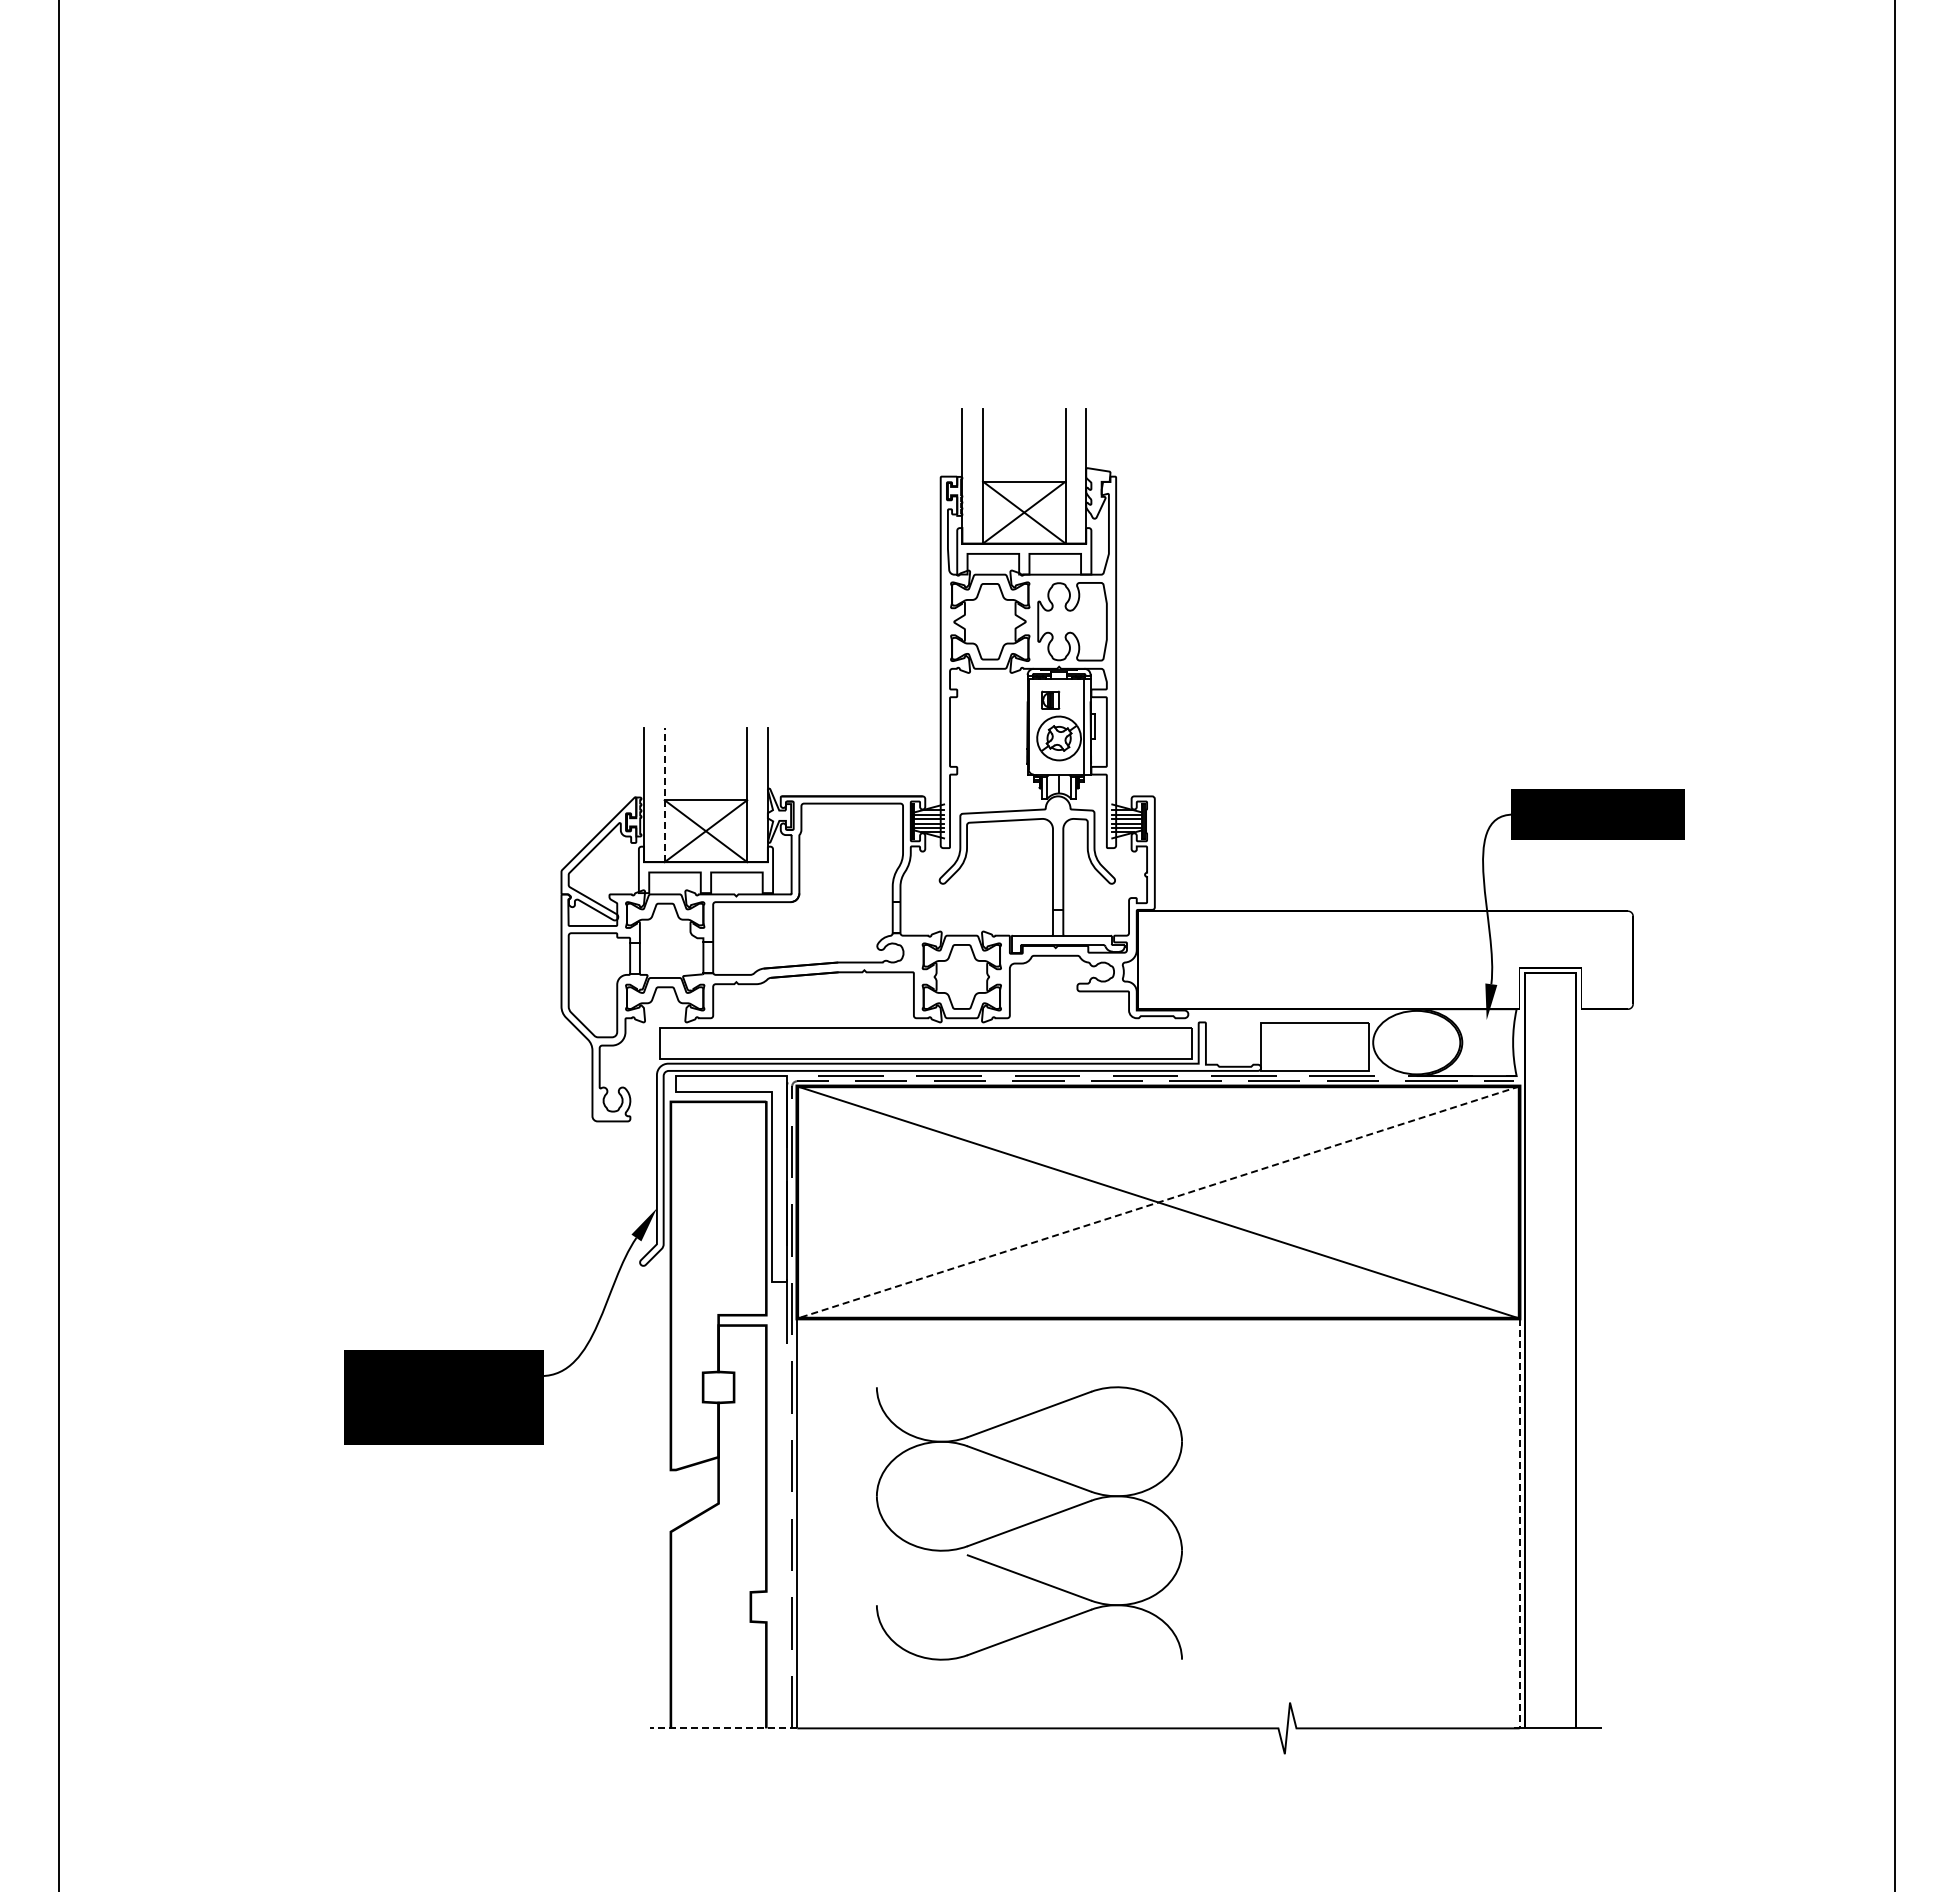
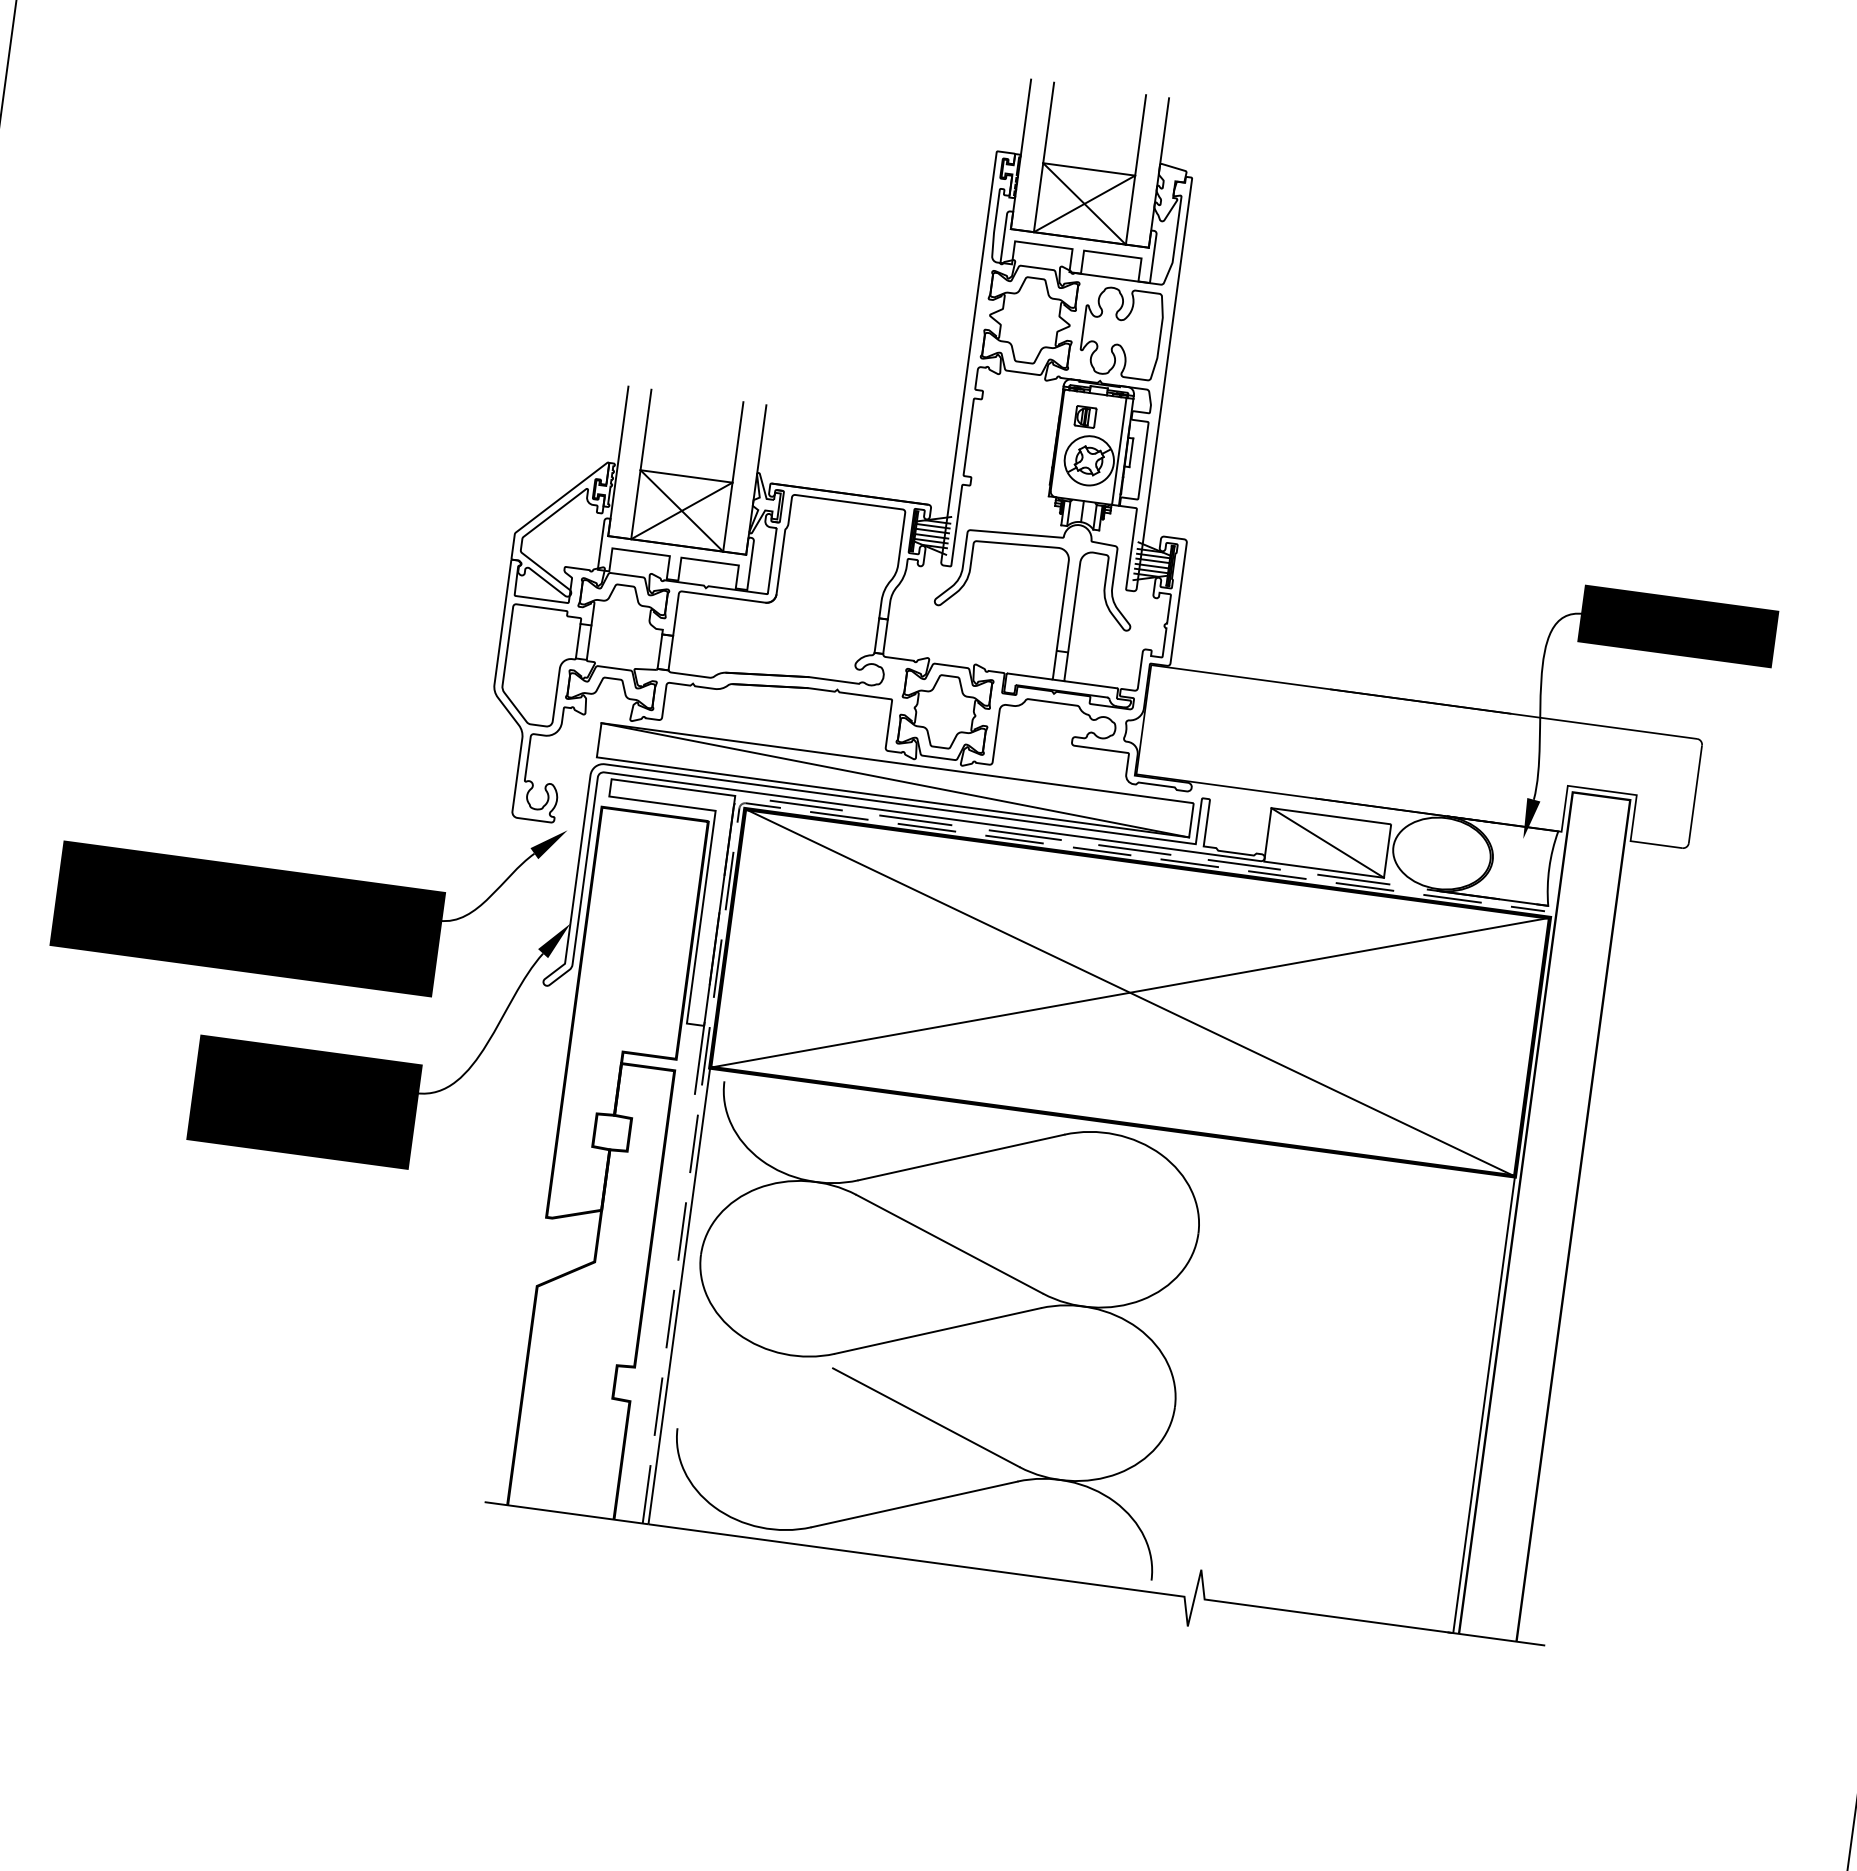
line: (664, 794) -> (641, 463), dashed -> solid
line: (925, 1042) -> (894, 779), added
line: (1314, 1046) -> (1327, 842), added
line: (1157, 1202) -> (1129, 992), dashed -> solid
part: (421, 1207) -> (308, 887), added
part: (1029, 1523) -> (938, 1330), size x1.43
line: (1519, 1523) -> (1483, 1404), dashed -> solid
line: (723, 1728) -> (566, 1513), dashed -> solid

